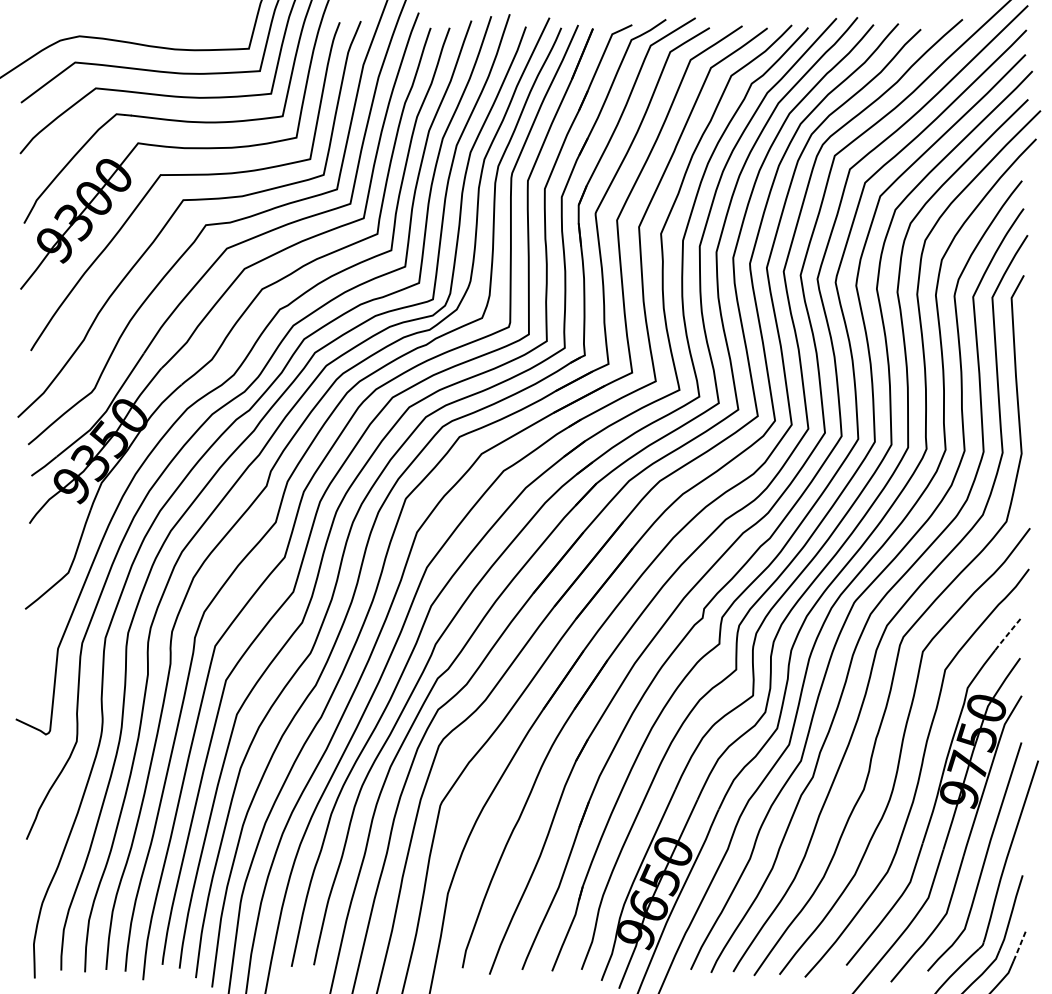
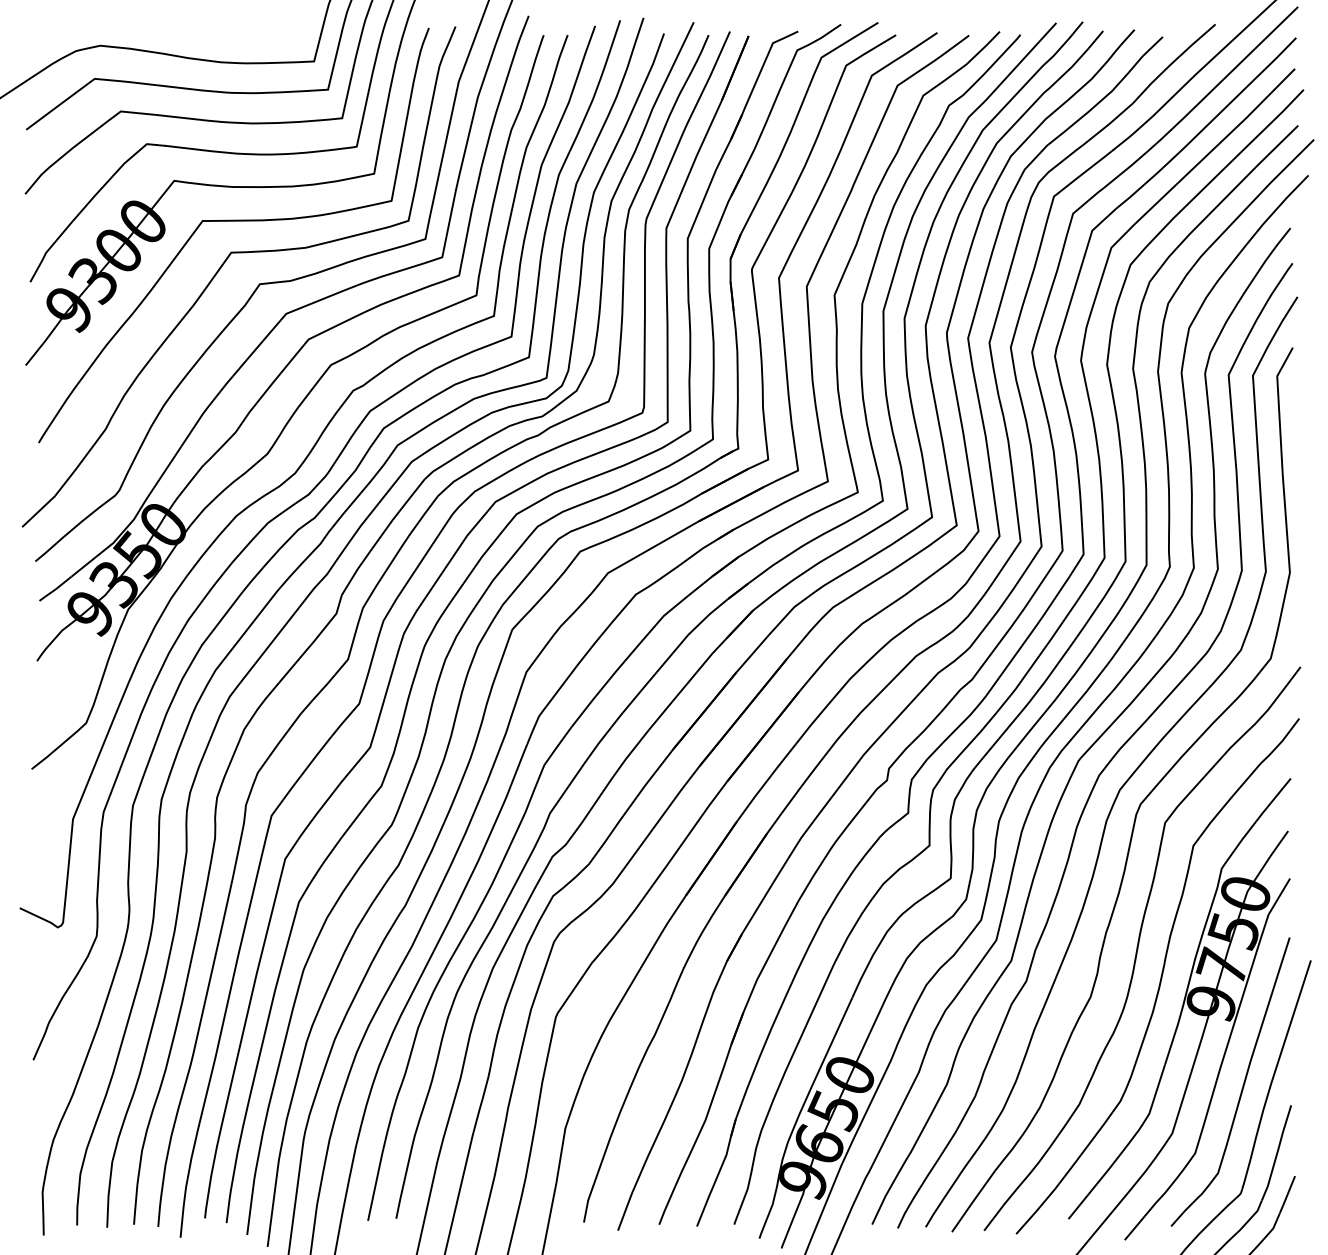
line: (1008, 633) -> (1273, 799), dashed -> solid
line: (1019, 946) -> (1287, 1195), dashed -> solid

